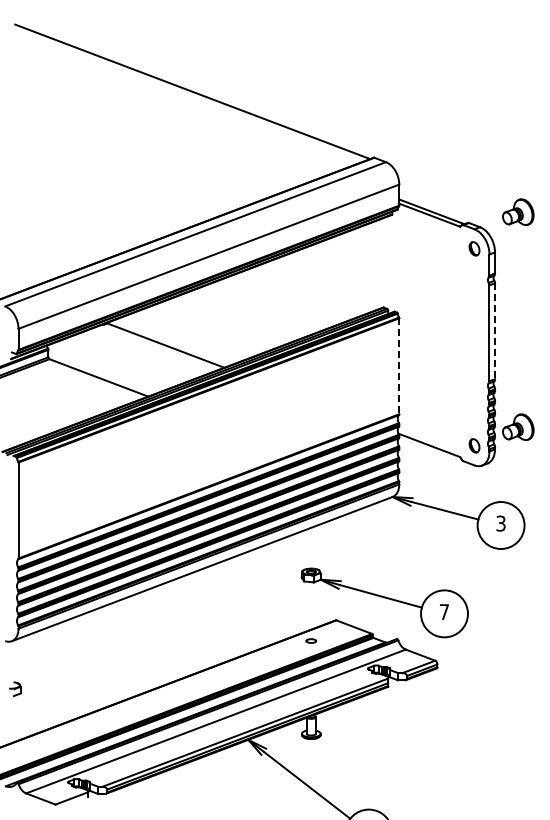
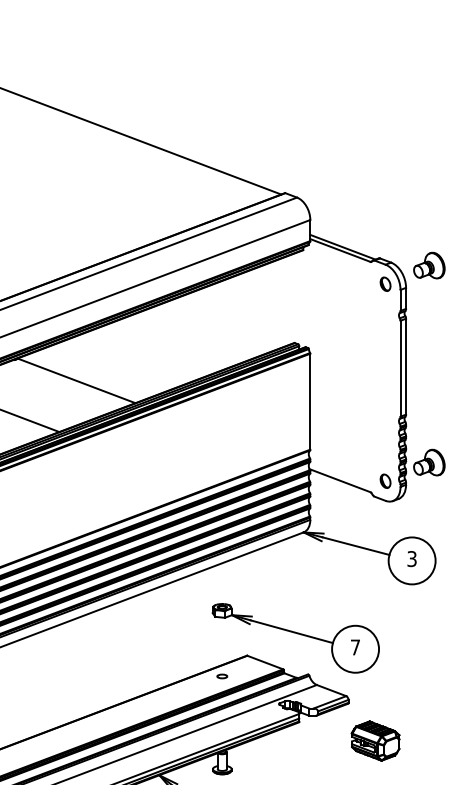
part: (518, 211) -> (429, 264), moved
line: (495, 331) -> (406, 366), dashed -> solid
line: (399, 366) -> (310, 401), dashed -> solid
part: (464, 705) -> (375, 740), added

